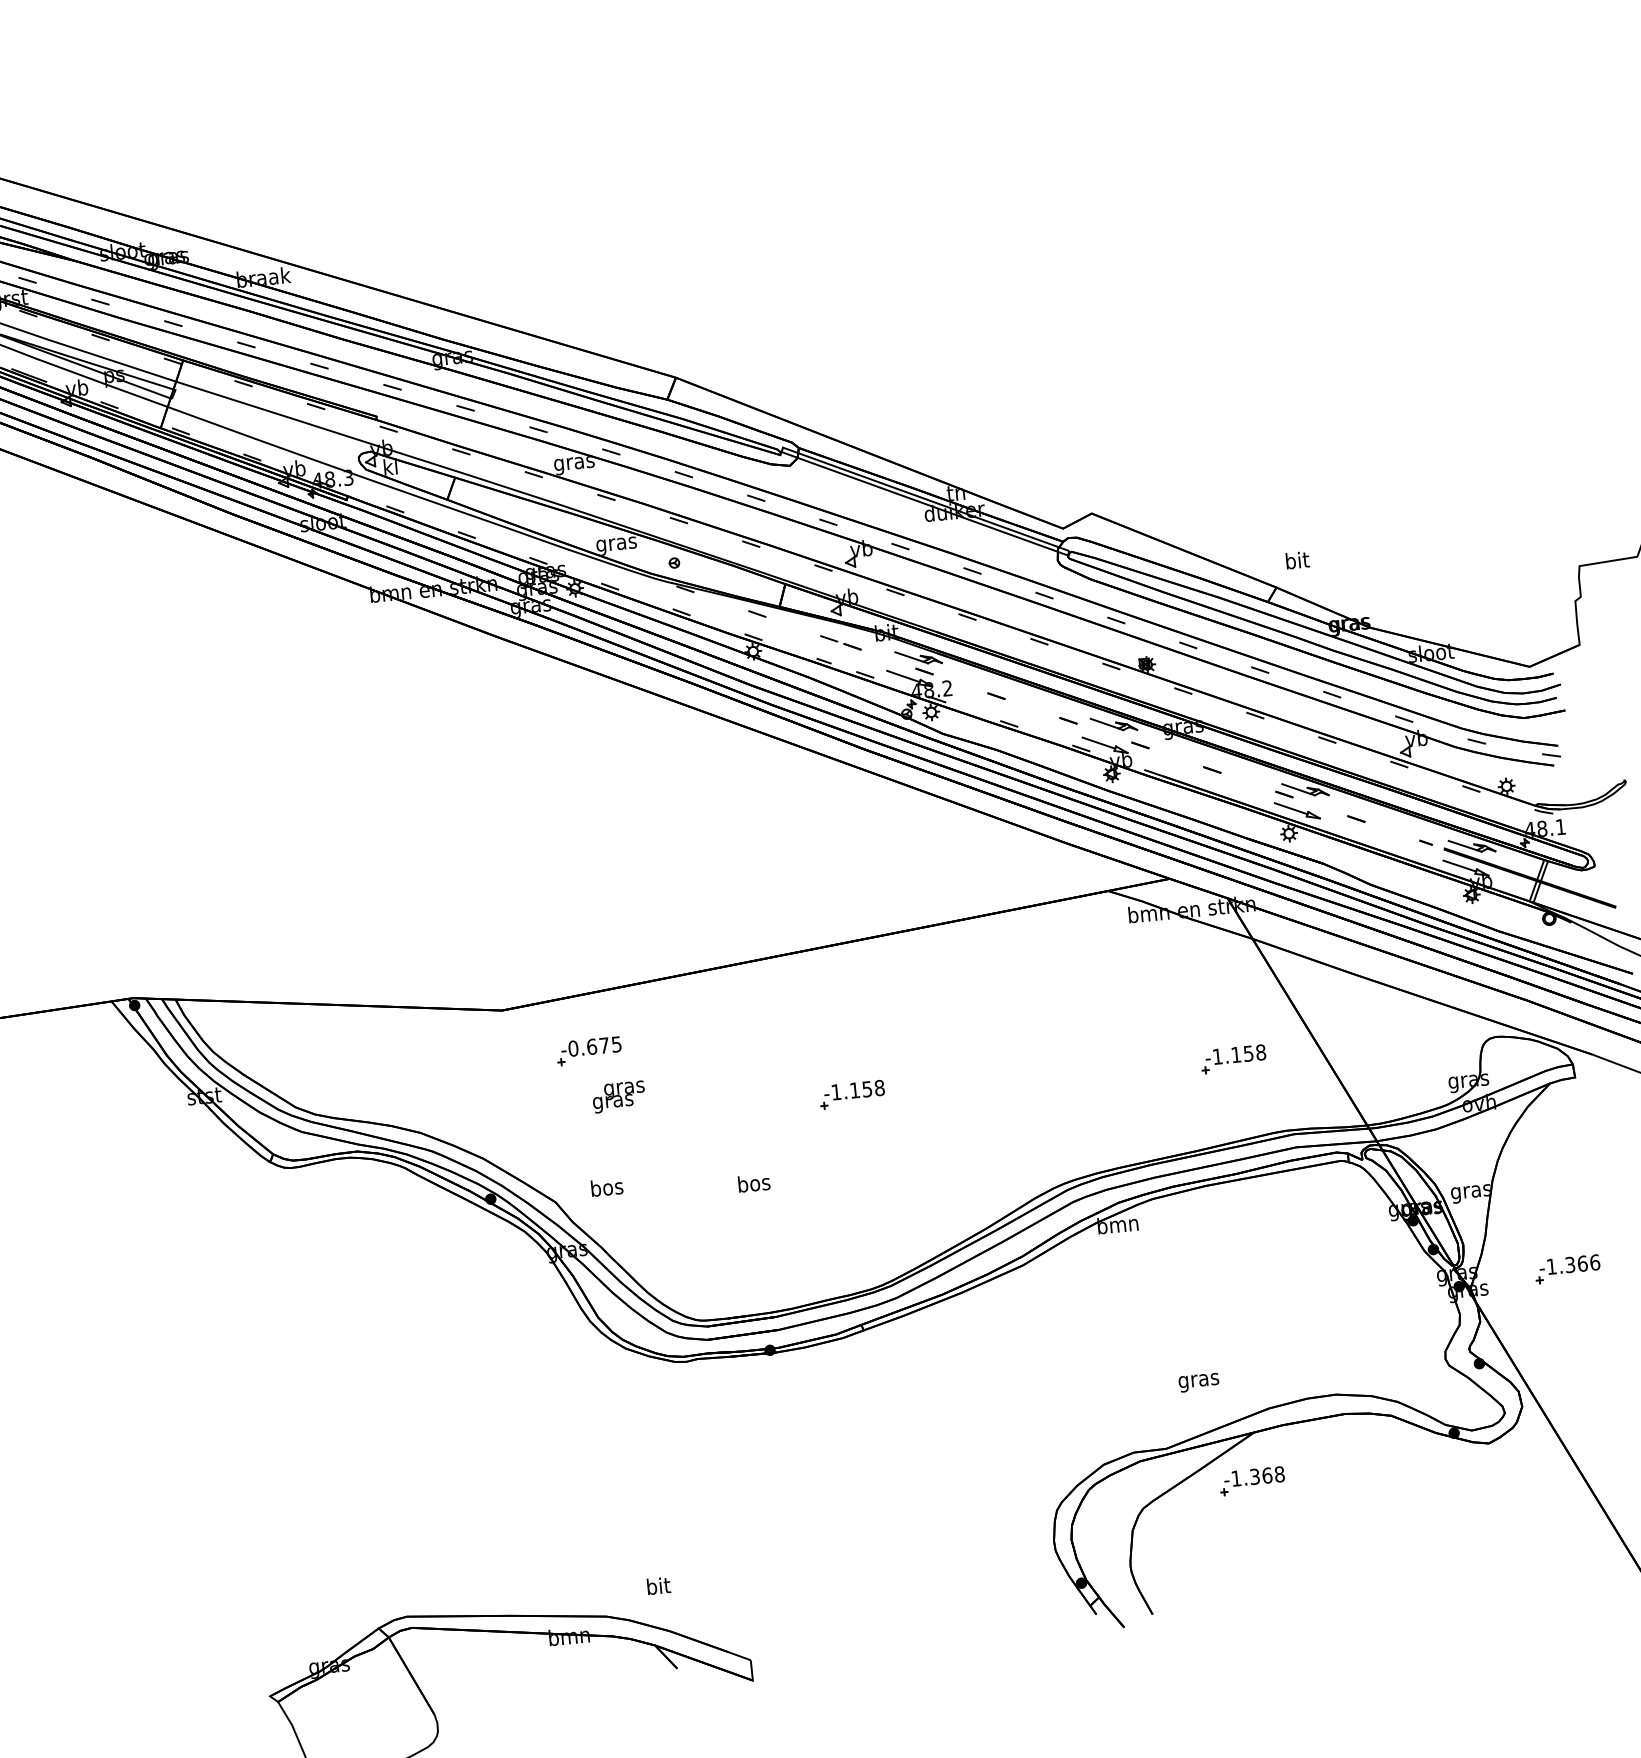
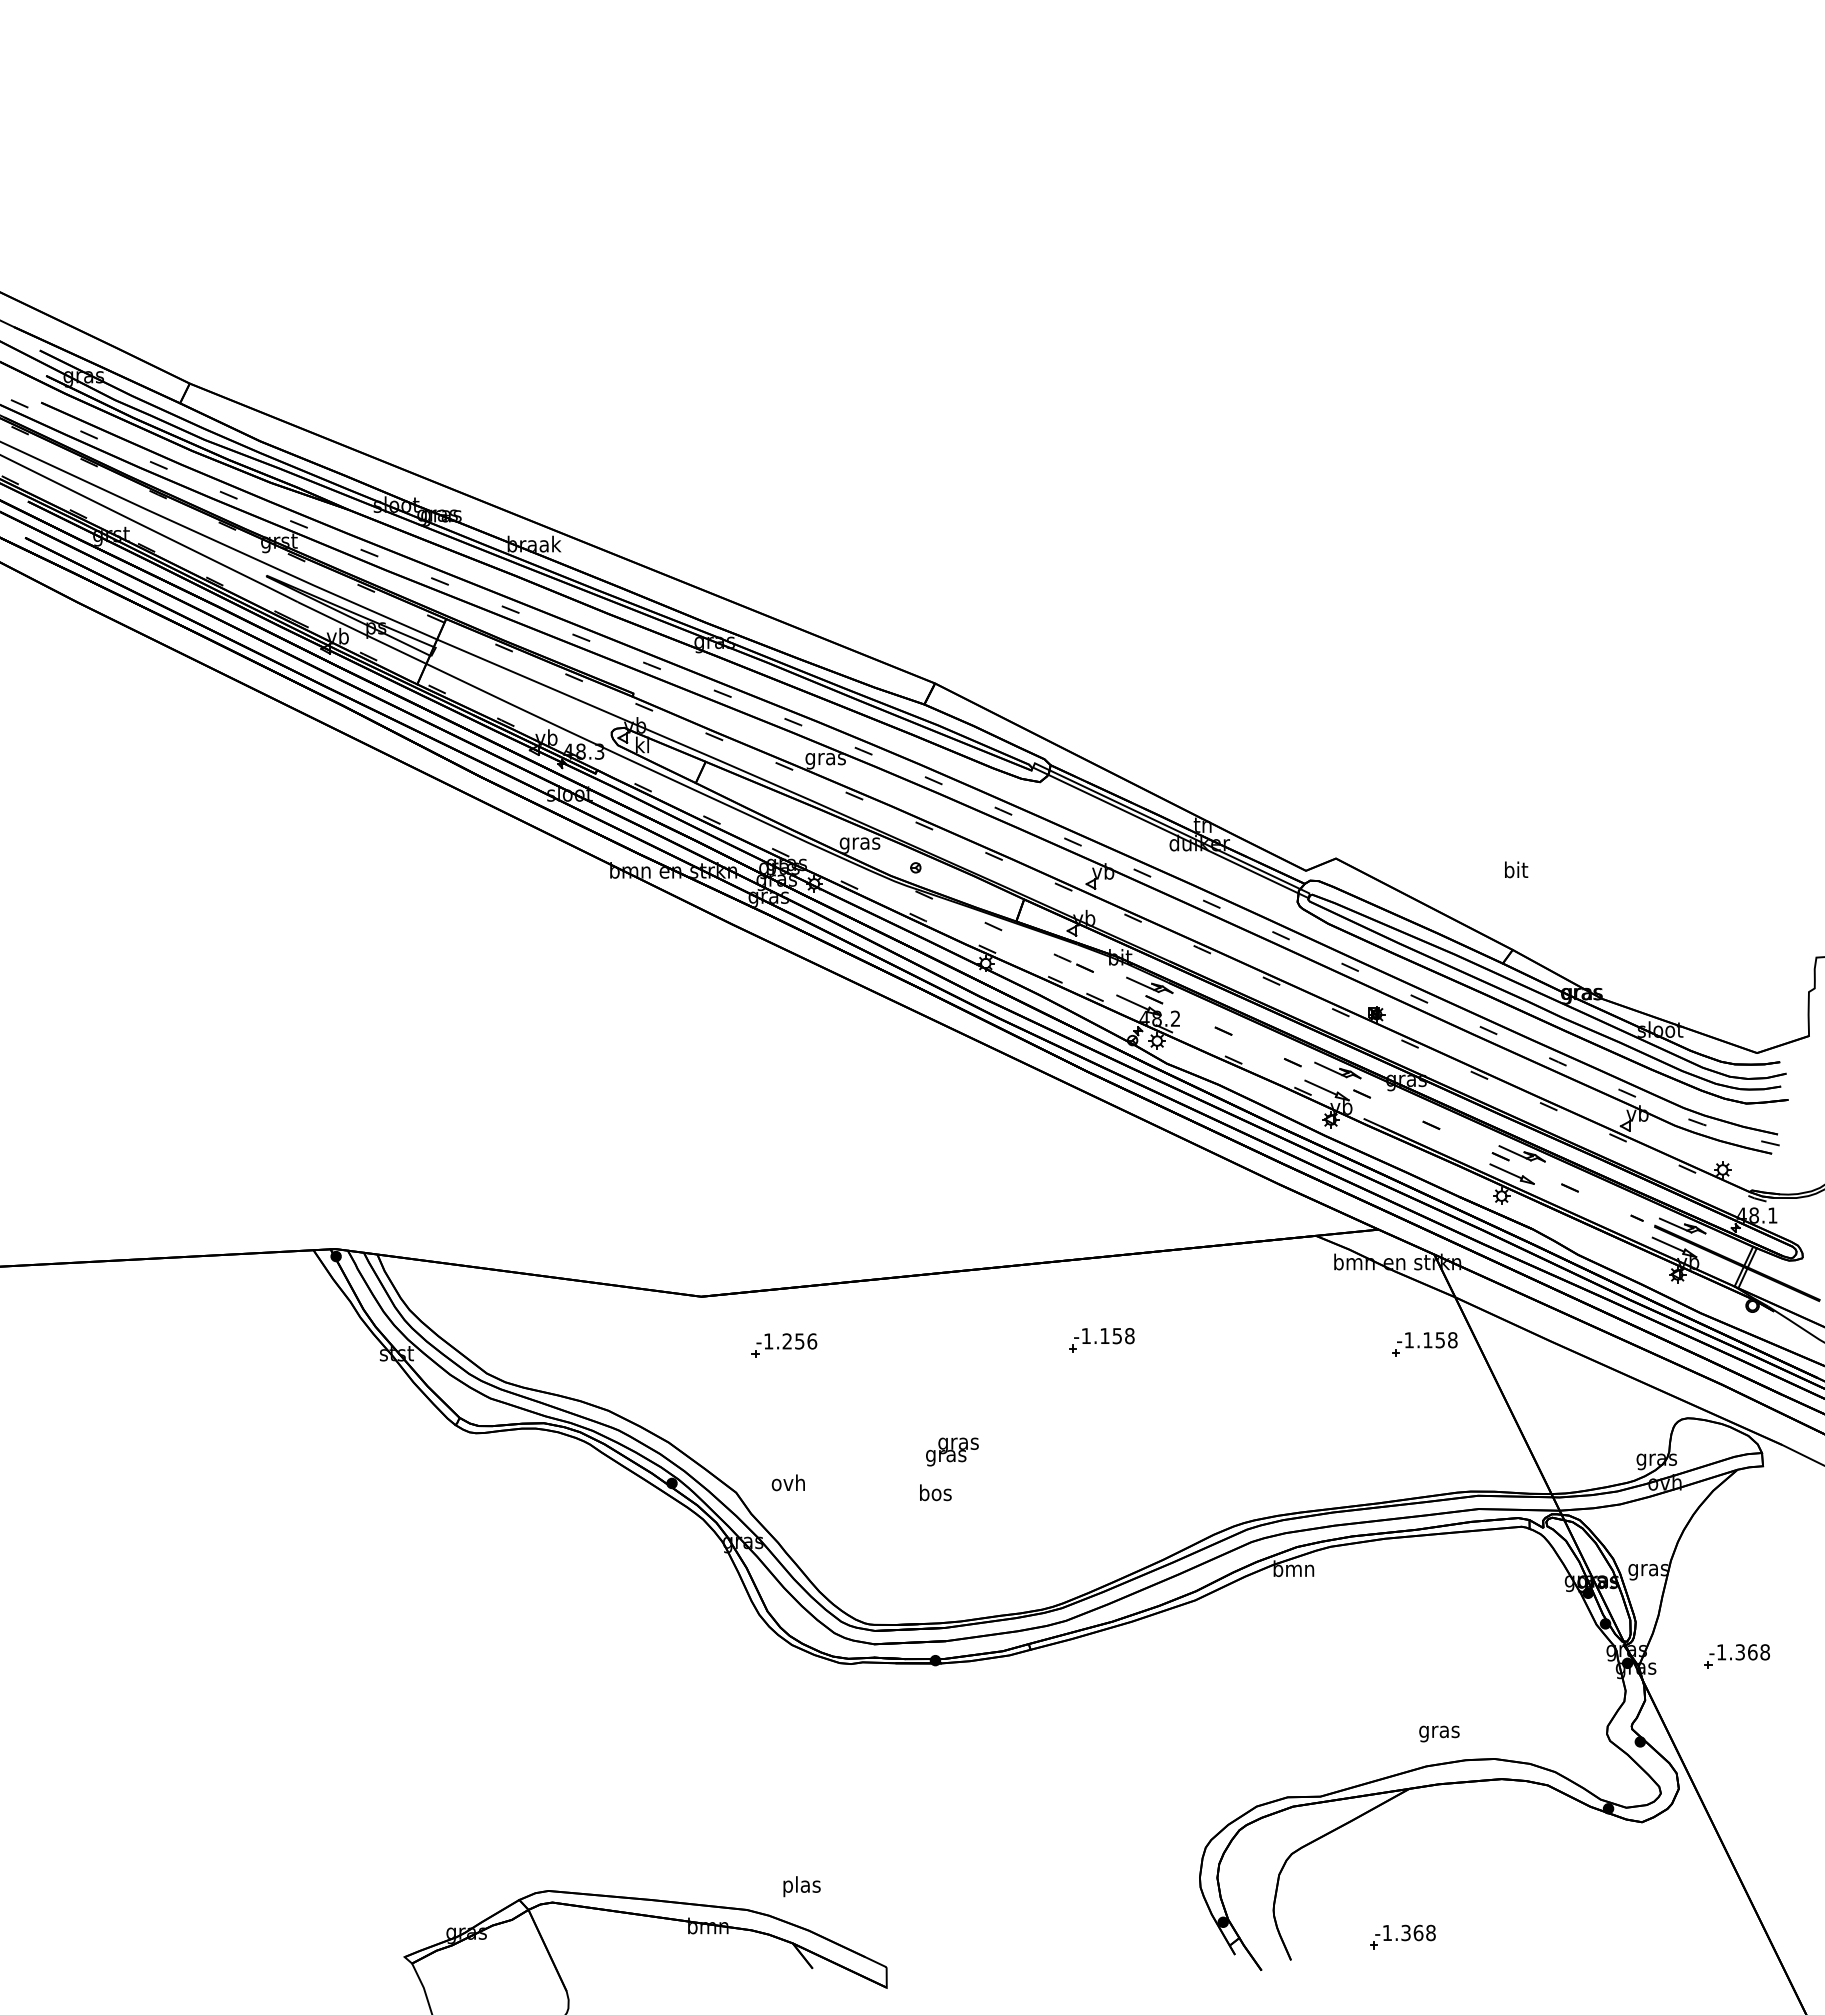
text: (1297, 559) -> (1516, 869), moved
text: (595, 1046) -> (790, 1341), -0.675 -> -1.256
part: (1233, 1059) -> (1424, 1344), moved
part: (851, 1095) -> (1101, 1340), moved
text: (619, 1096) -> (952, 1451), moved
text: (605, 1187) -> (787, 1482), bos -> ovh
text: (1595, 1262) -> (1765, 1652), -1.366 -> -1.368
text: (1199, 1382) -> (1439, 1733), moved
part: (1251, 1480) -> (1402, 1936), moved
text: (658, 1588) -> (801, 1886), bit -> plas

